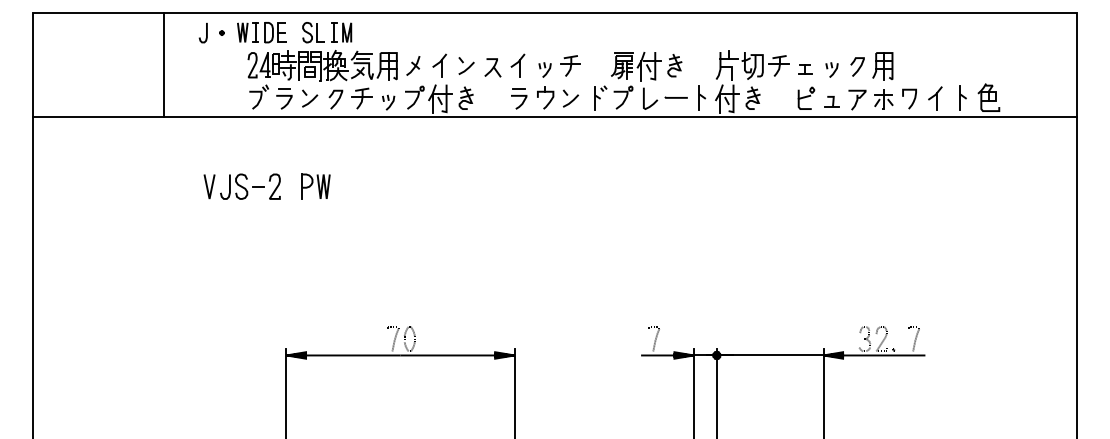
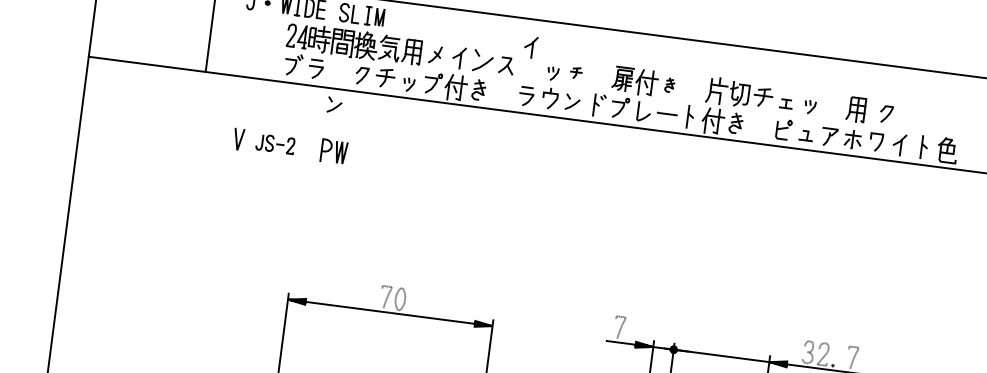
part: (466, 65) -> (483, 60), size x1.4
part: (517, 65) -> (530, 46), moved
part: (570, 65) -> (576, 72), size x0.6
part: (674, 65) -> (669, 84), size x0.7
curve: (858, 67) -> (887, 114), moved
part: (310, 98) -> (335, 105), moved
part: (250, 186) -> (275, 143), size x0.7

